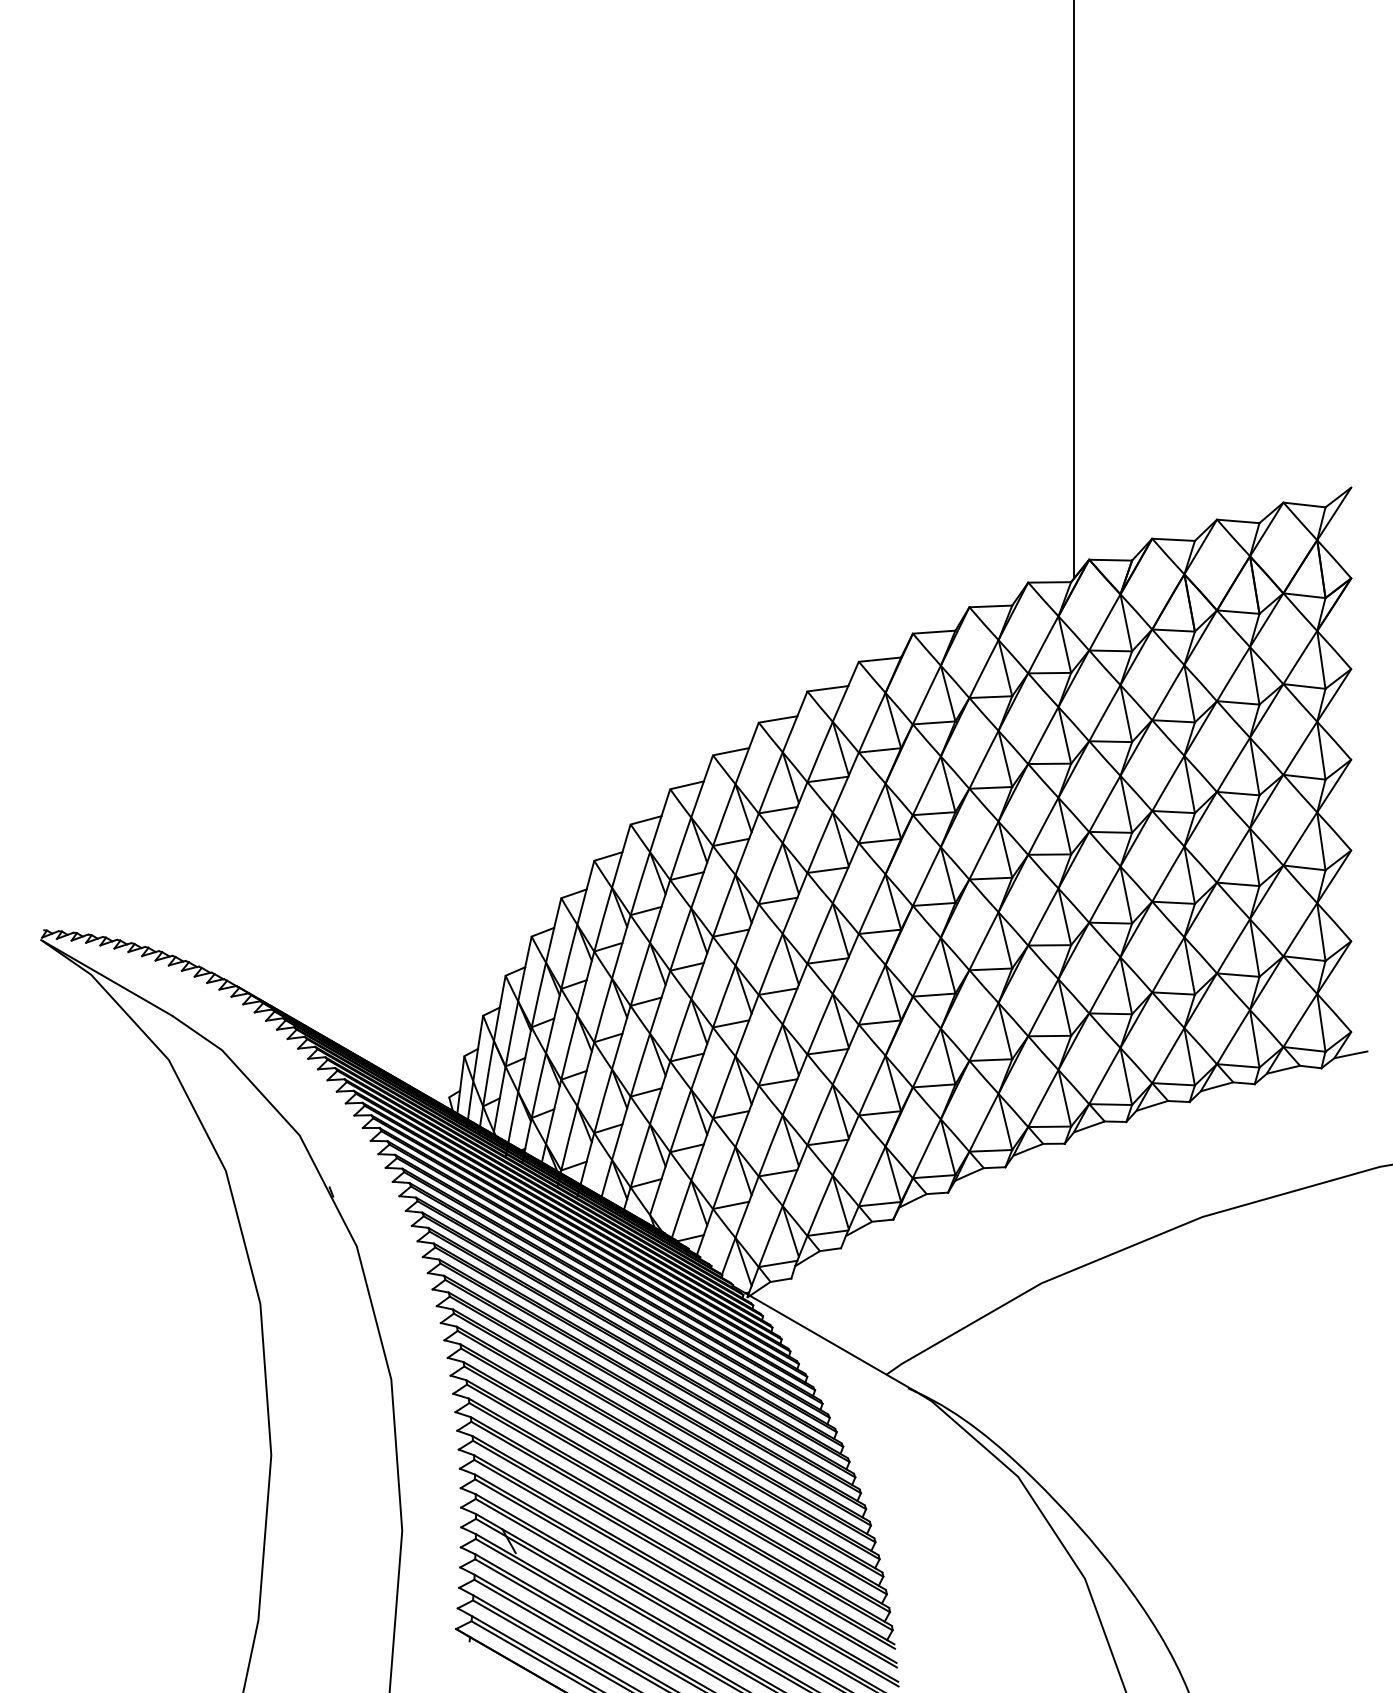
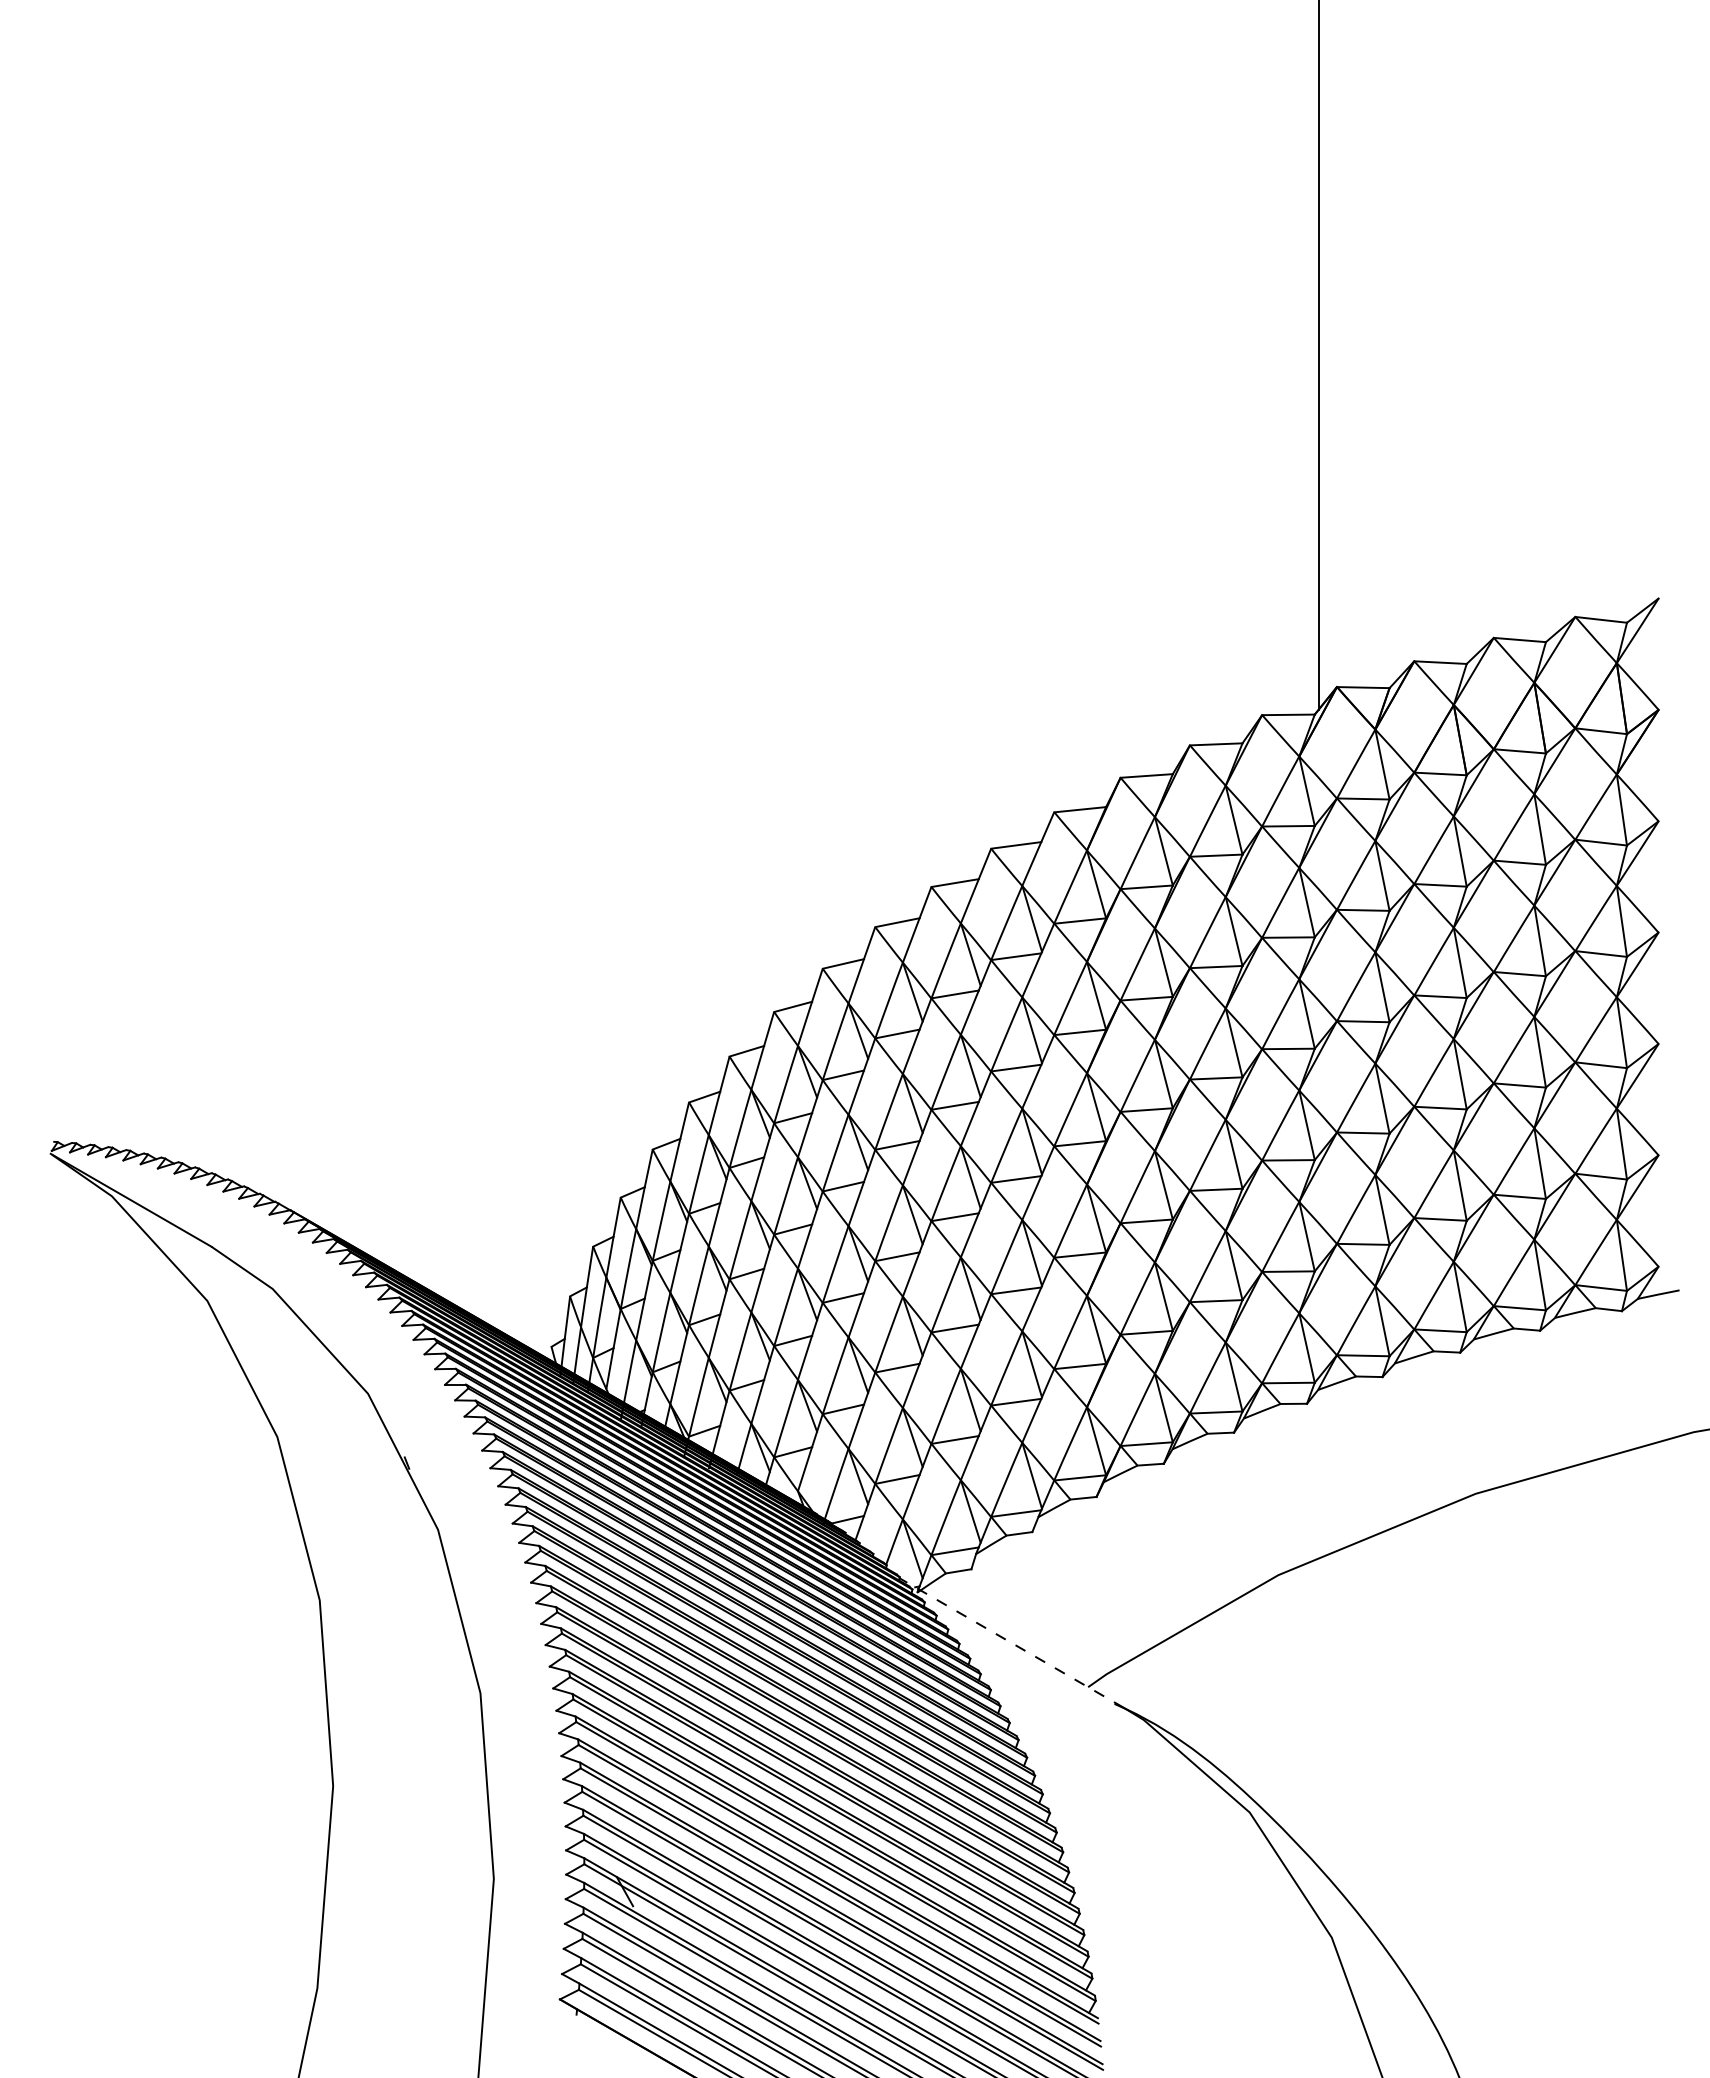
line: (824, 1339) -> (1011, 1643), solid -> dashed

